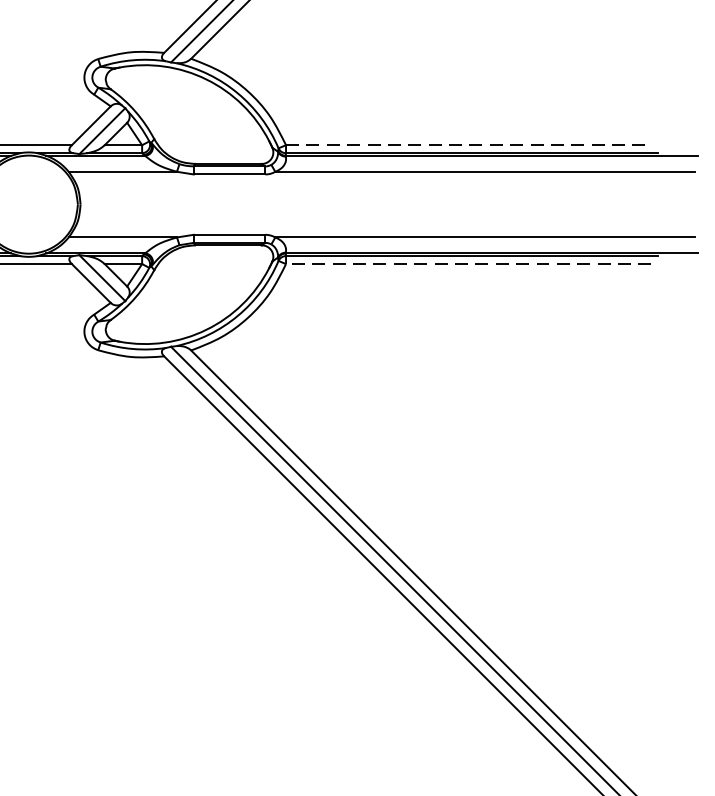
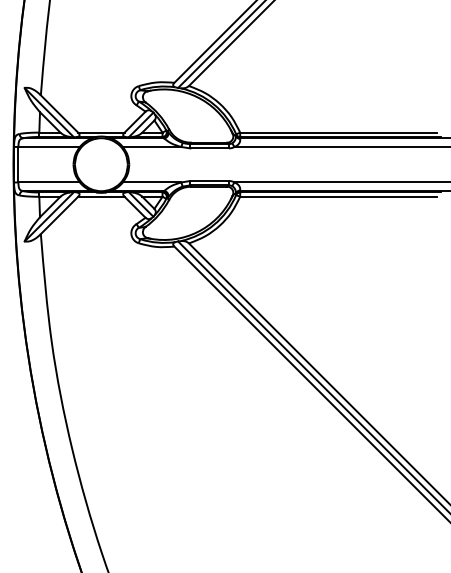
line: (468, 144) -> (338, 132), dashed -> solid
line: (468, 263) -> (338, 196), dashed -> solid

